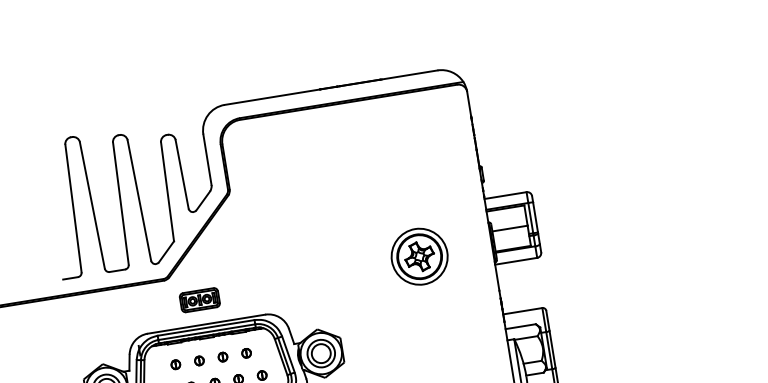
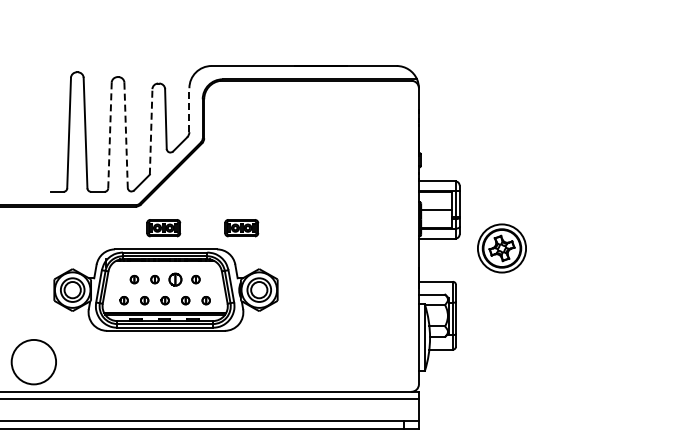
line: (207, 160) -> (189, 110), solid -> dashed
line: (167, 191) -> (151, 131), solid -> dashed
line: (139, 200) -> (126, 135), solid -> dashed
line: (120, 203) -> (109, 135), solid -> dashed
part: (419, 256) -> (501, 248), moved
part: (289, 286) -> (241, 228), added
part: (222, 357) -> (175, 279), size x1.6

